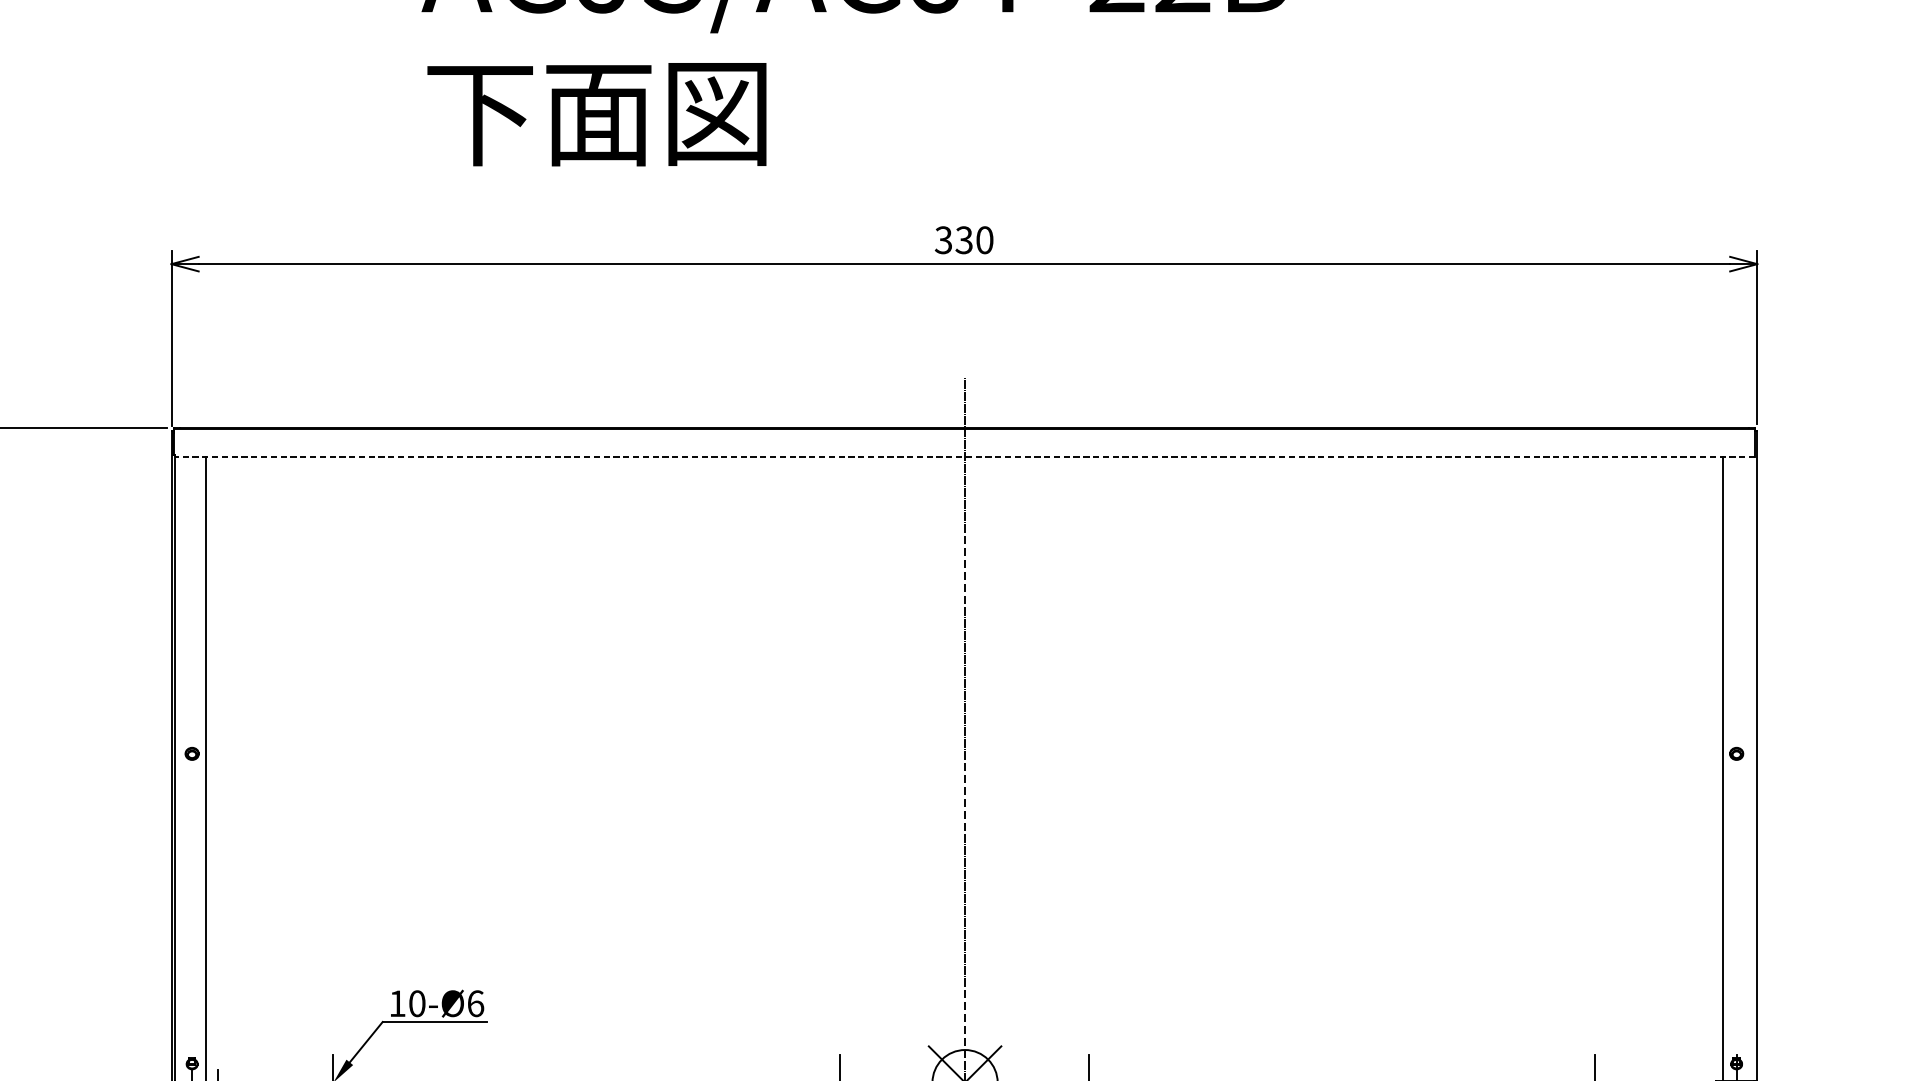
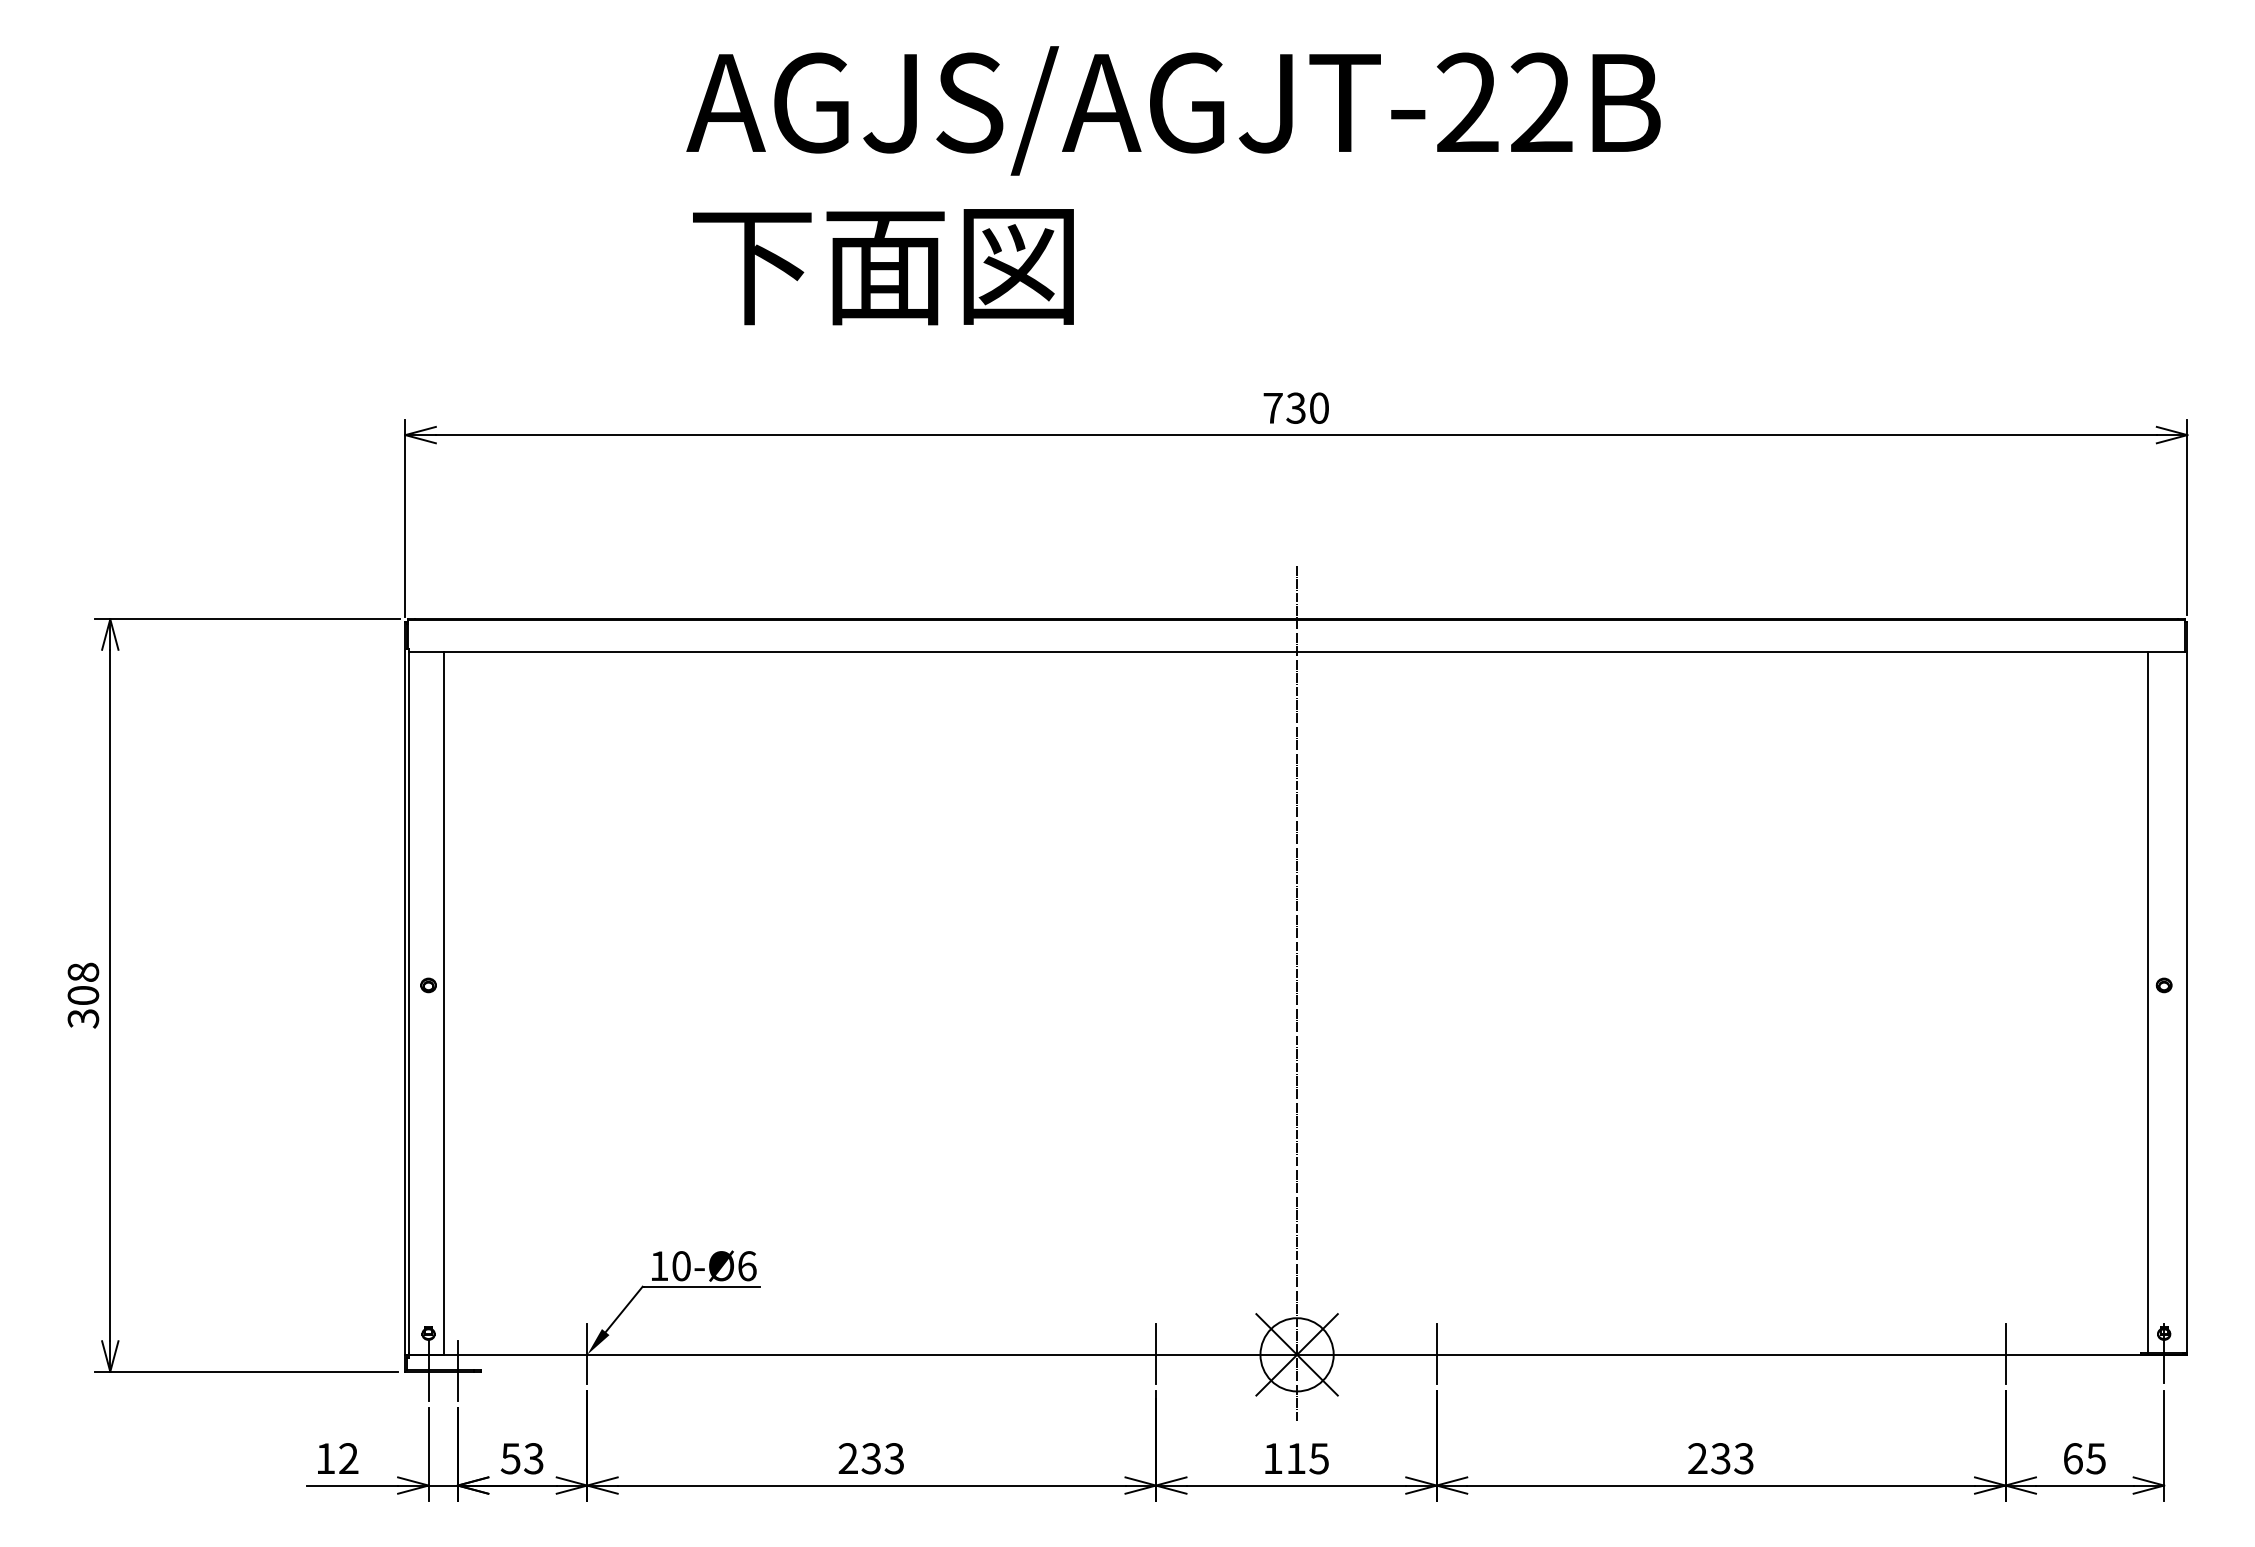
text: (943, 239) -> (1272, 407), 330 -> 730
line: (965, 456) -> (1297, 651), dashed -> solid

